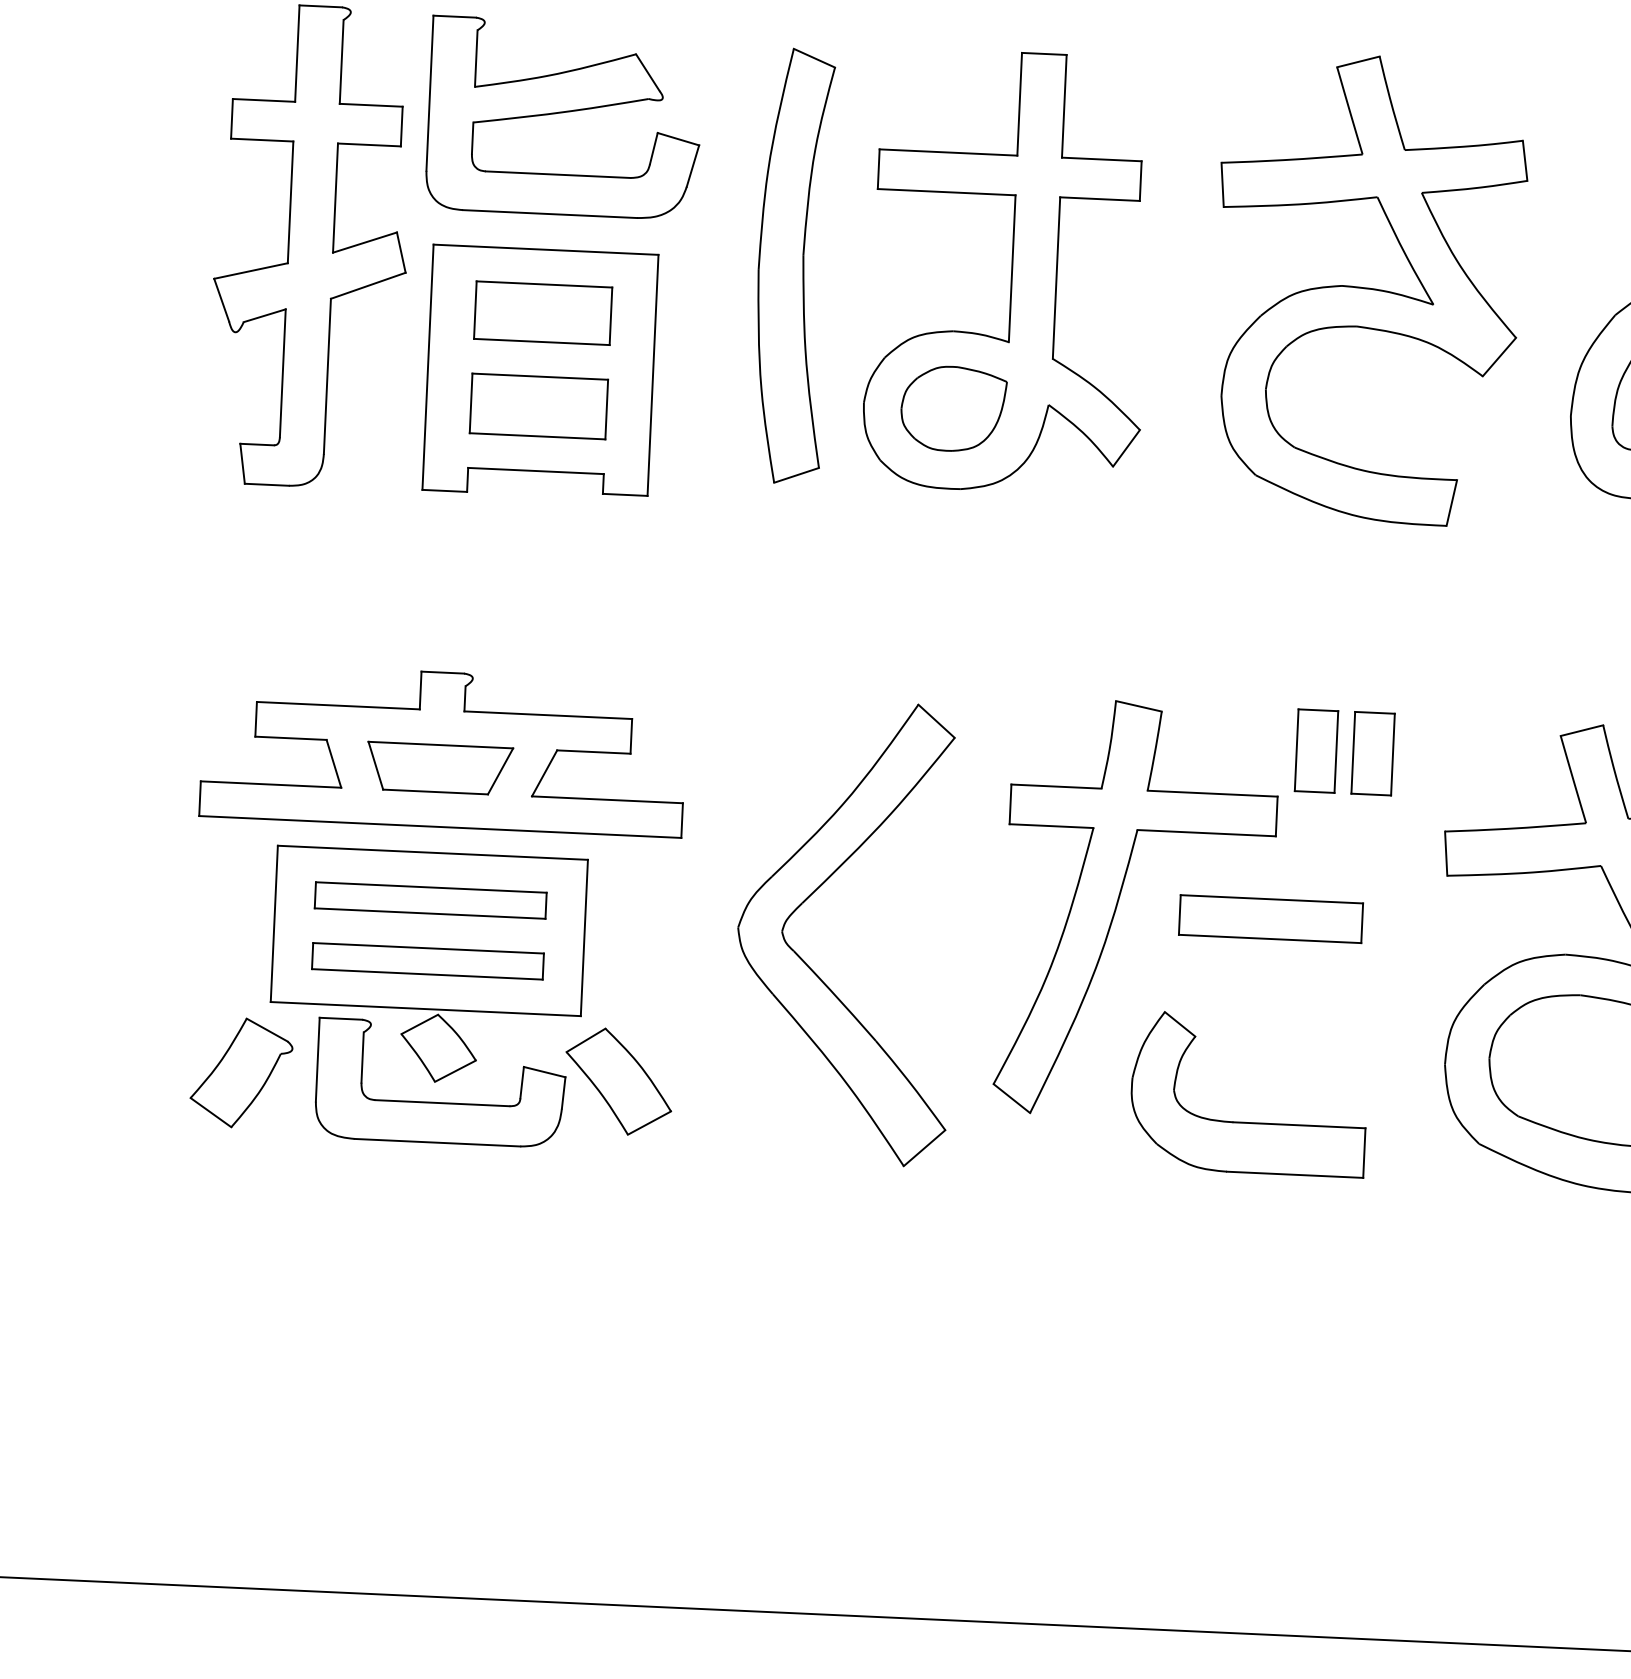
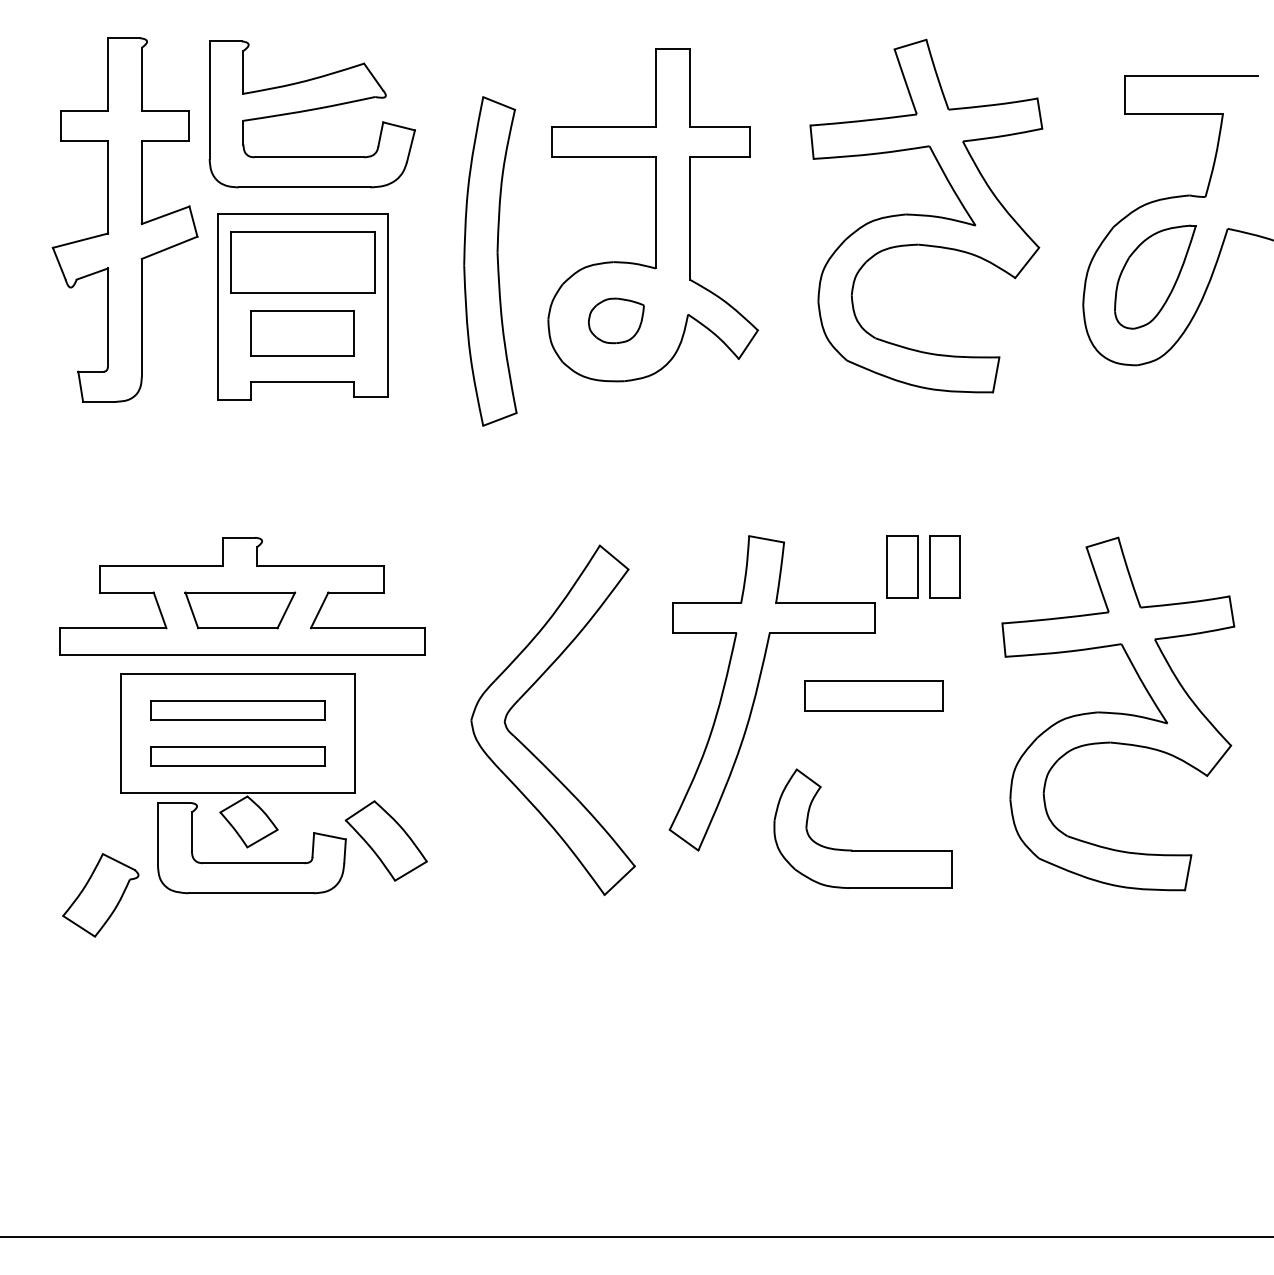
part: (793, 266) -> (490, 261), moved
part: (542, 313) -> (302, 262), size x1.4
part: (953, 408) -> (616, 320), size x0.7
part: (241, 1073) -> (100, 895), moved

